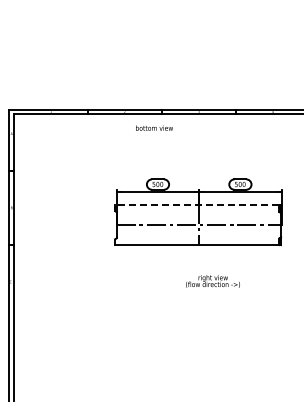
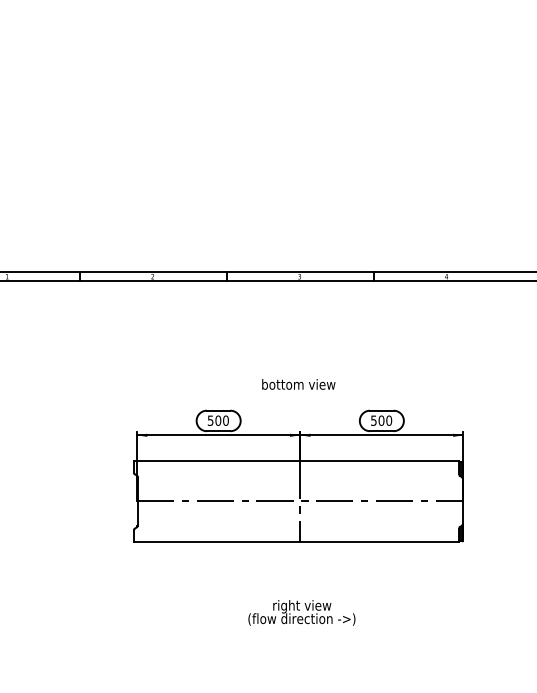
text: (154, 127) -> (298, 383), moved
line: (196, 205) -> (294, 462), dashed -> solid
text: (212, 281) -> (300, 612), moved

